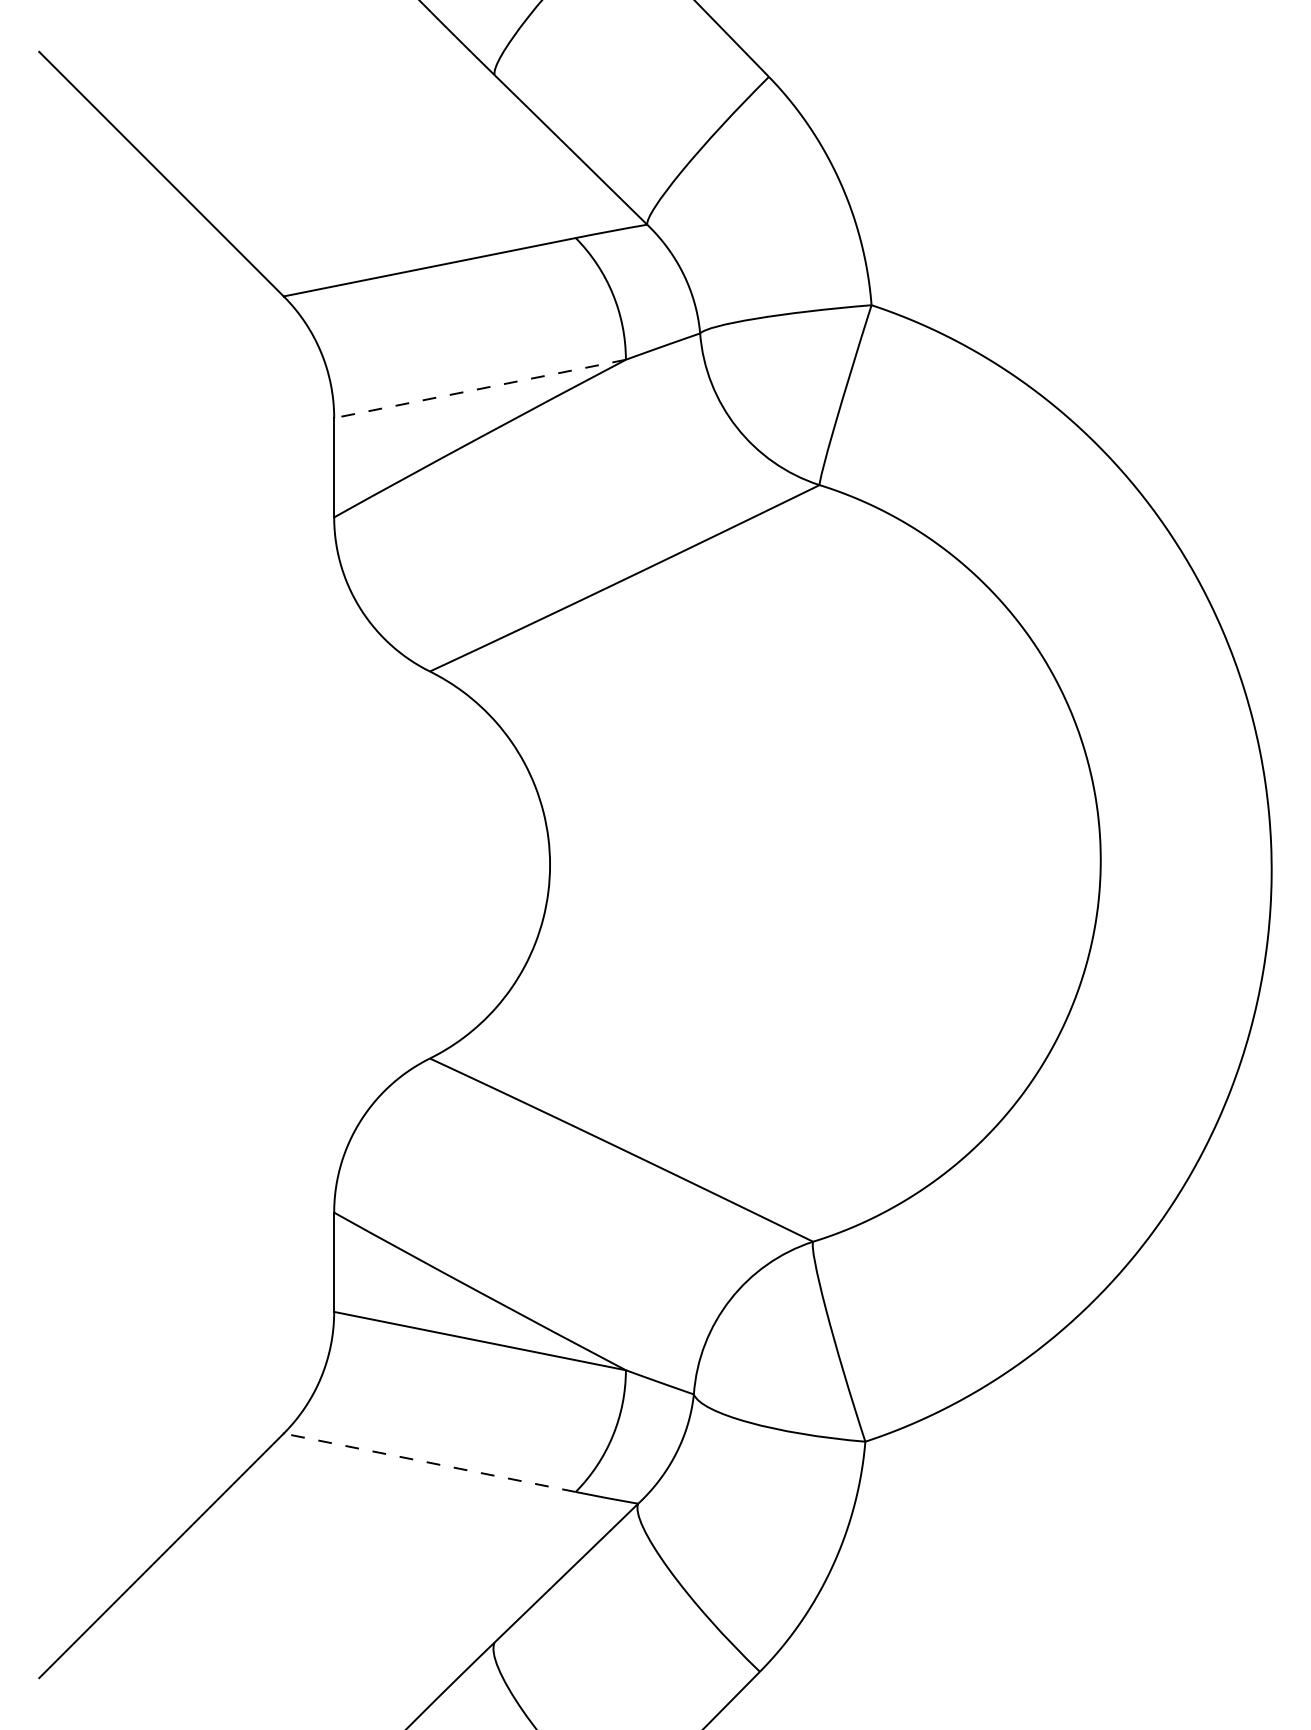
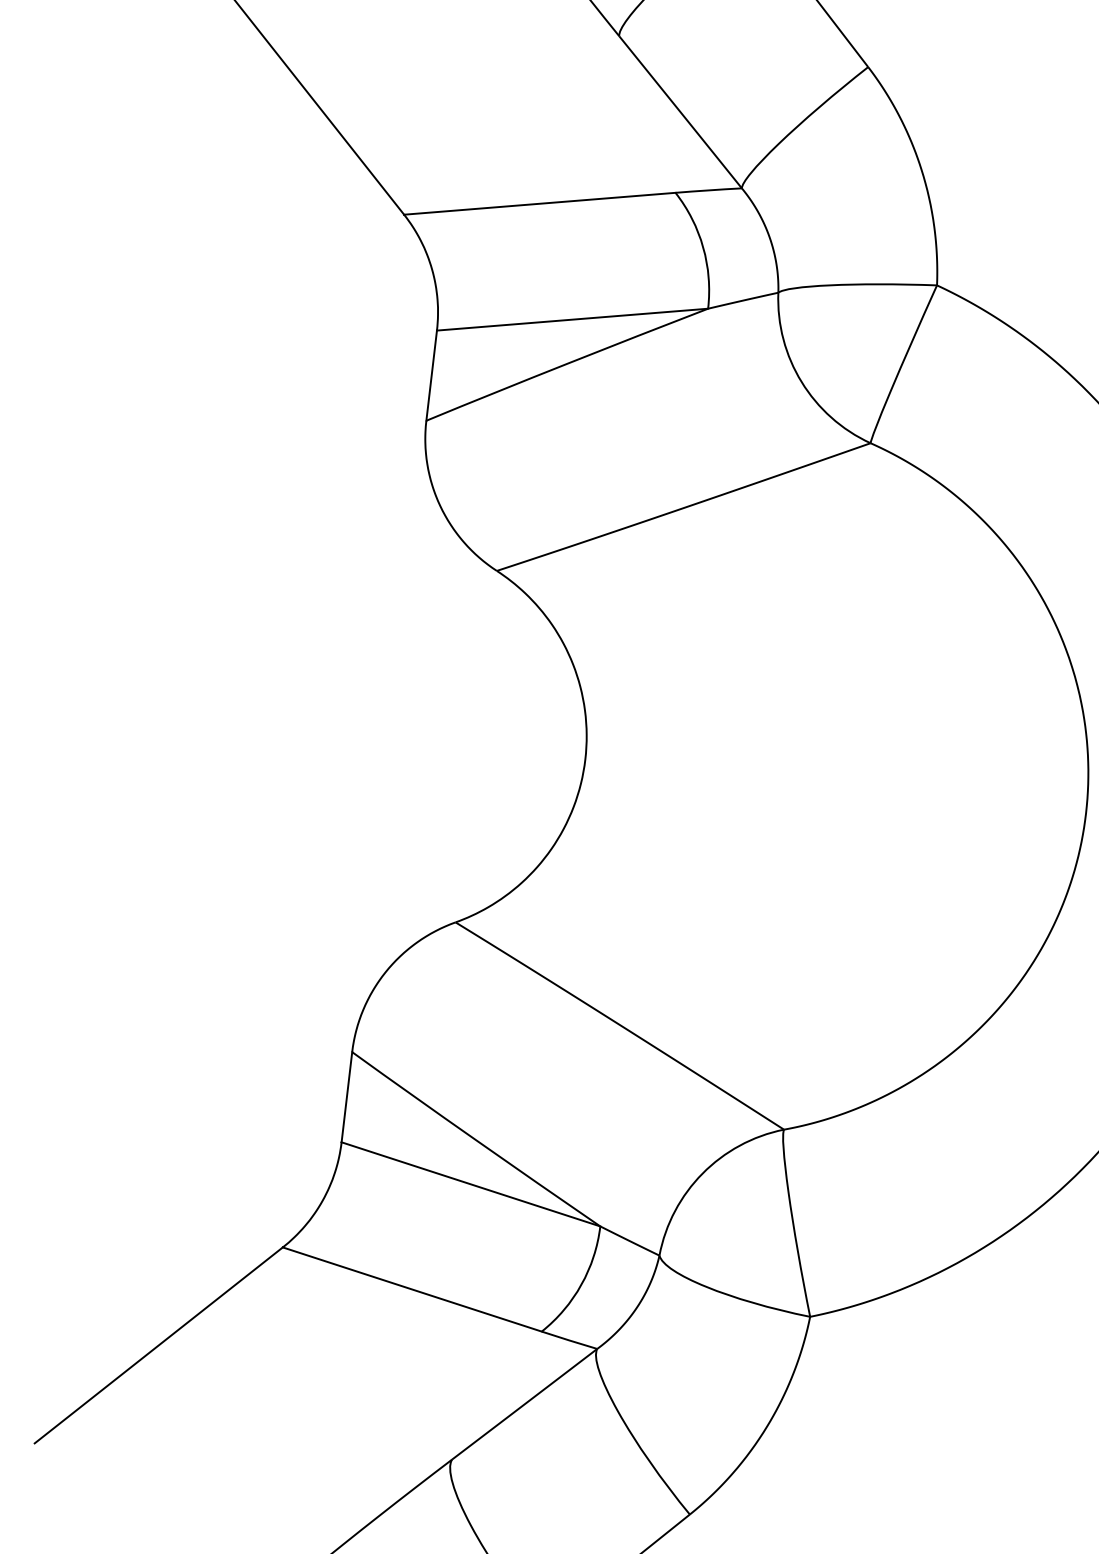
line: (480, 388) -> (573, 319), dashed -> solid
line: (429, 1462) -> (412, 1289), dashed -> solid

